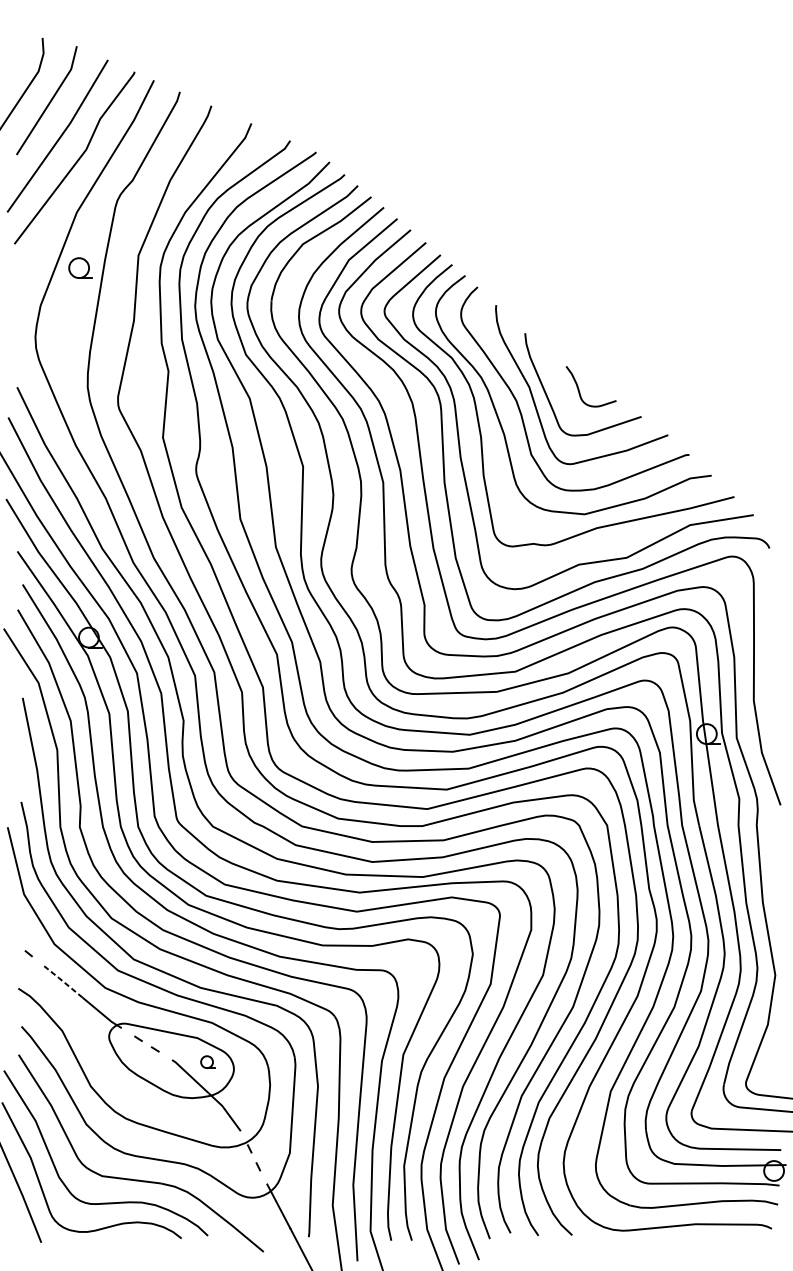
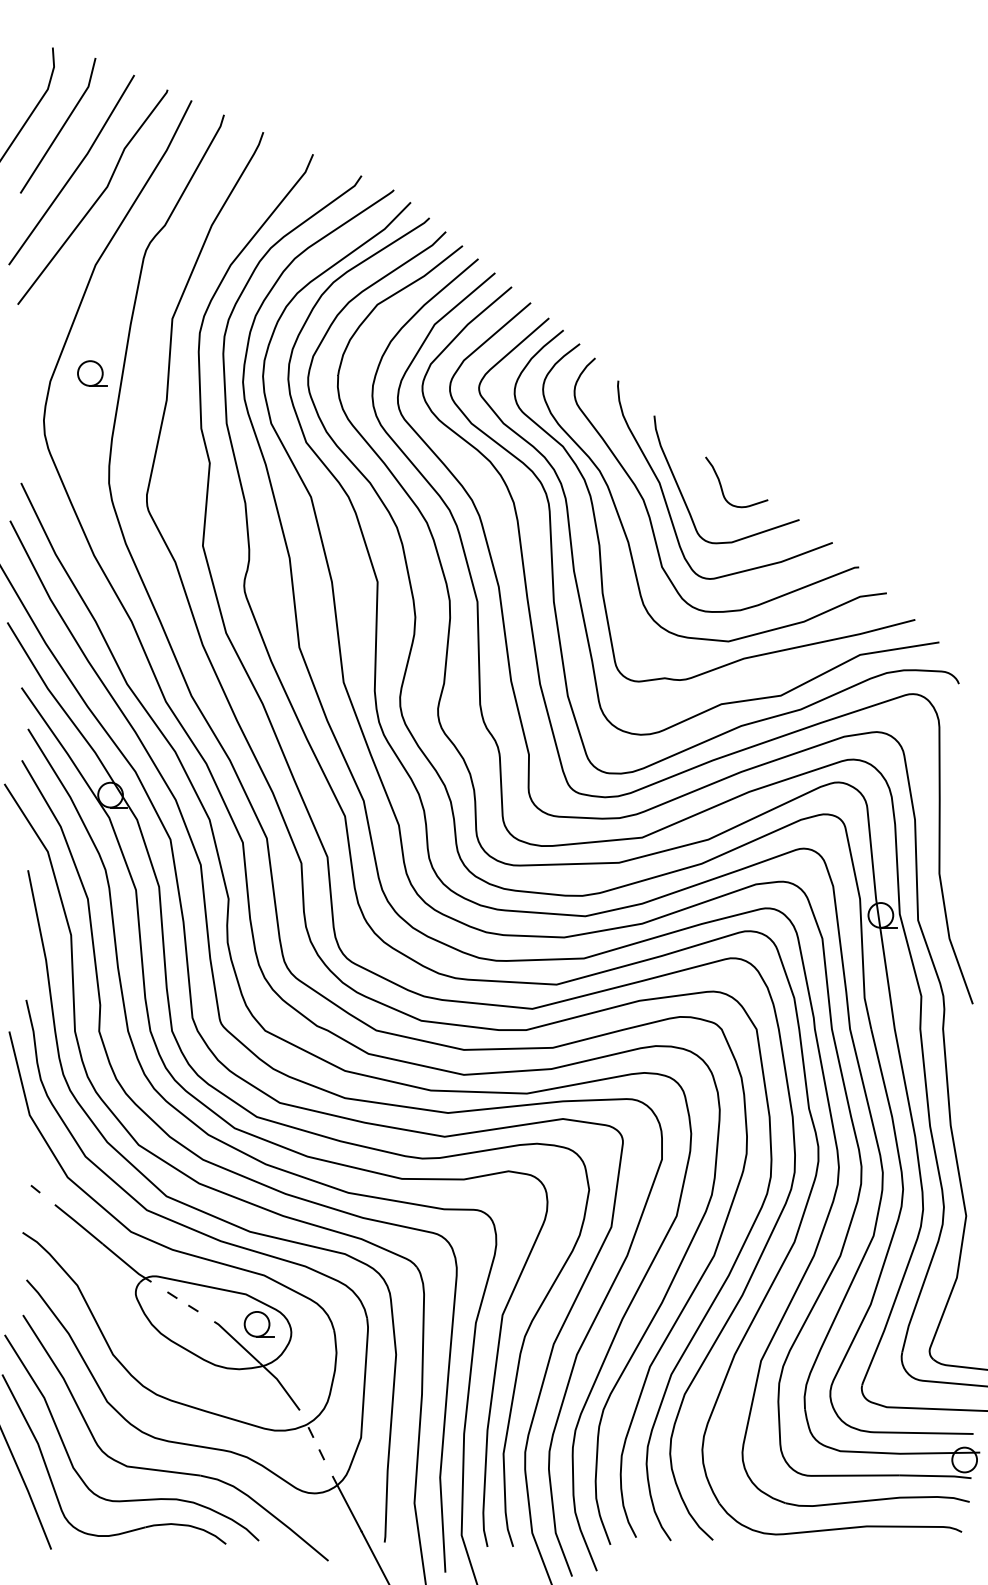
part: (80, 268) -> (92, 373), moved
line: (63, 981) -> (78, 1223), dashed -> solid
part: (207, 1062) -> (258, 1324), size x1.67

